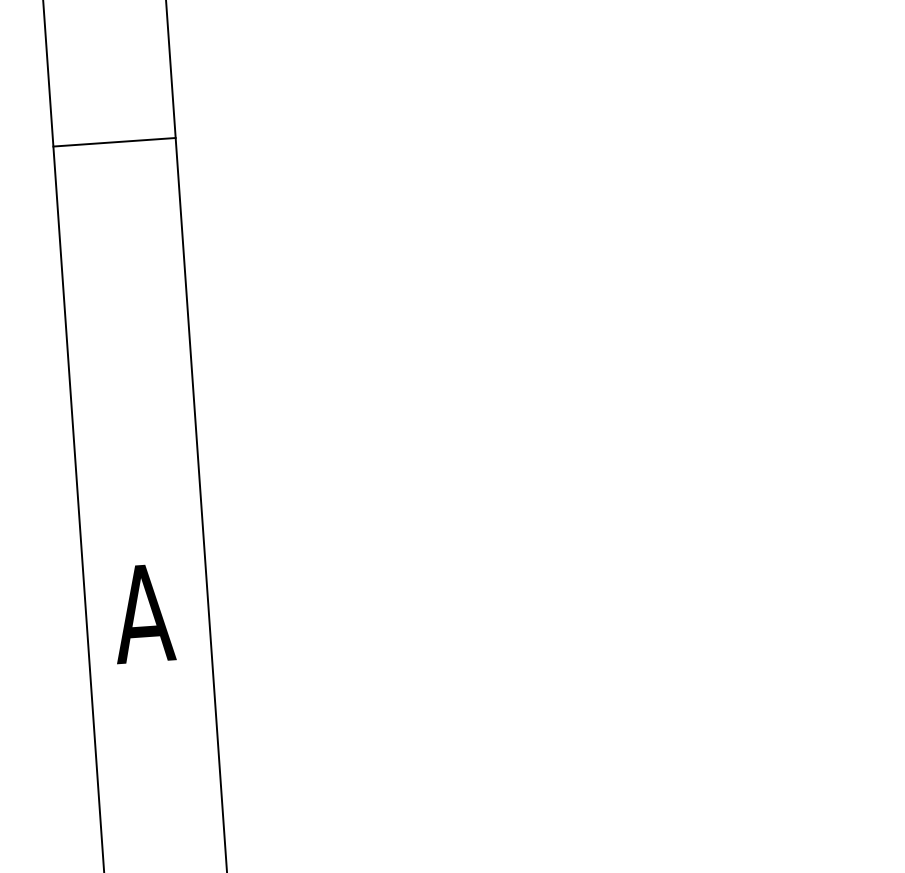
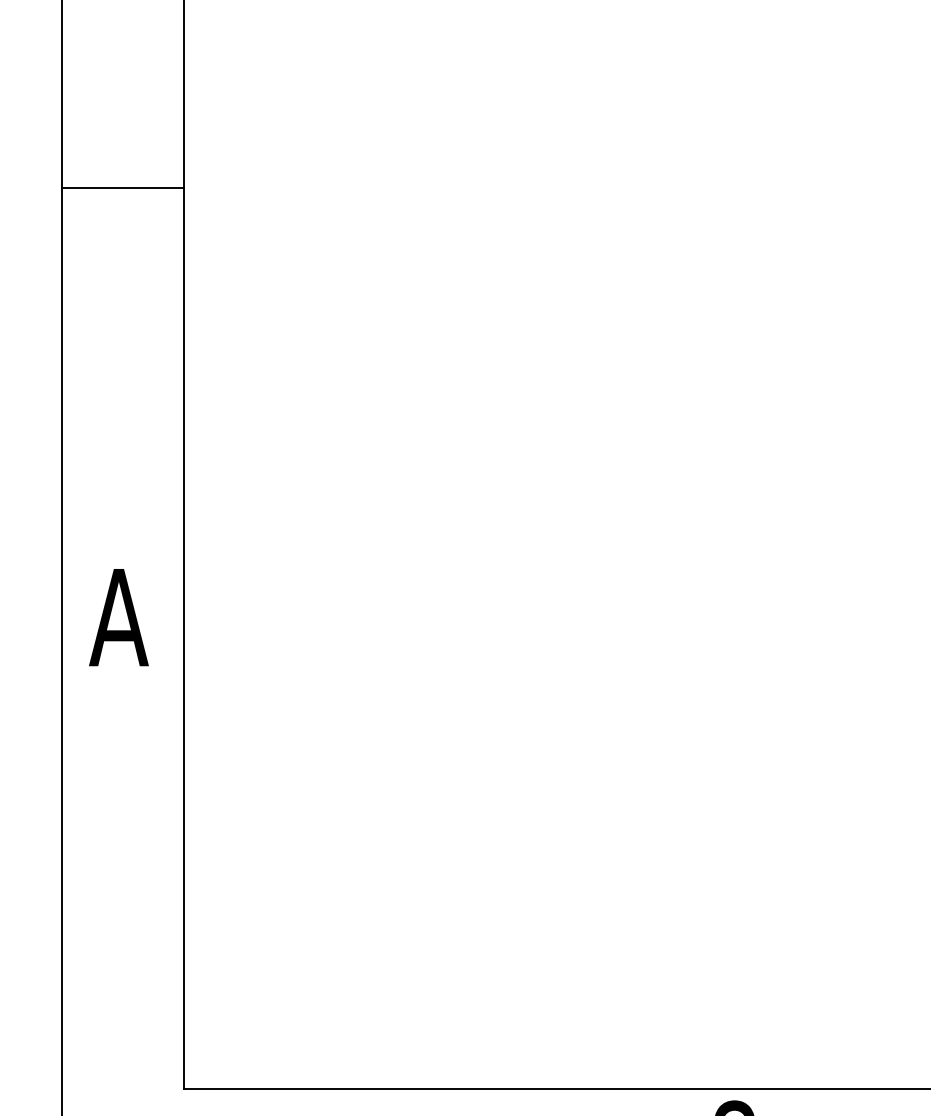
line: (114, 142) -> (122, 188), moved

